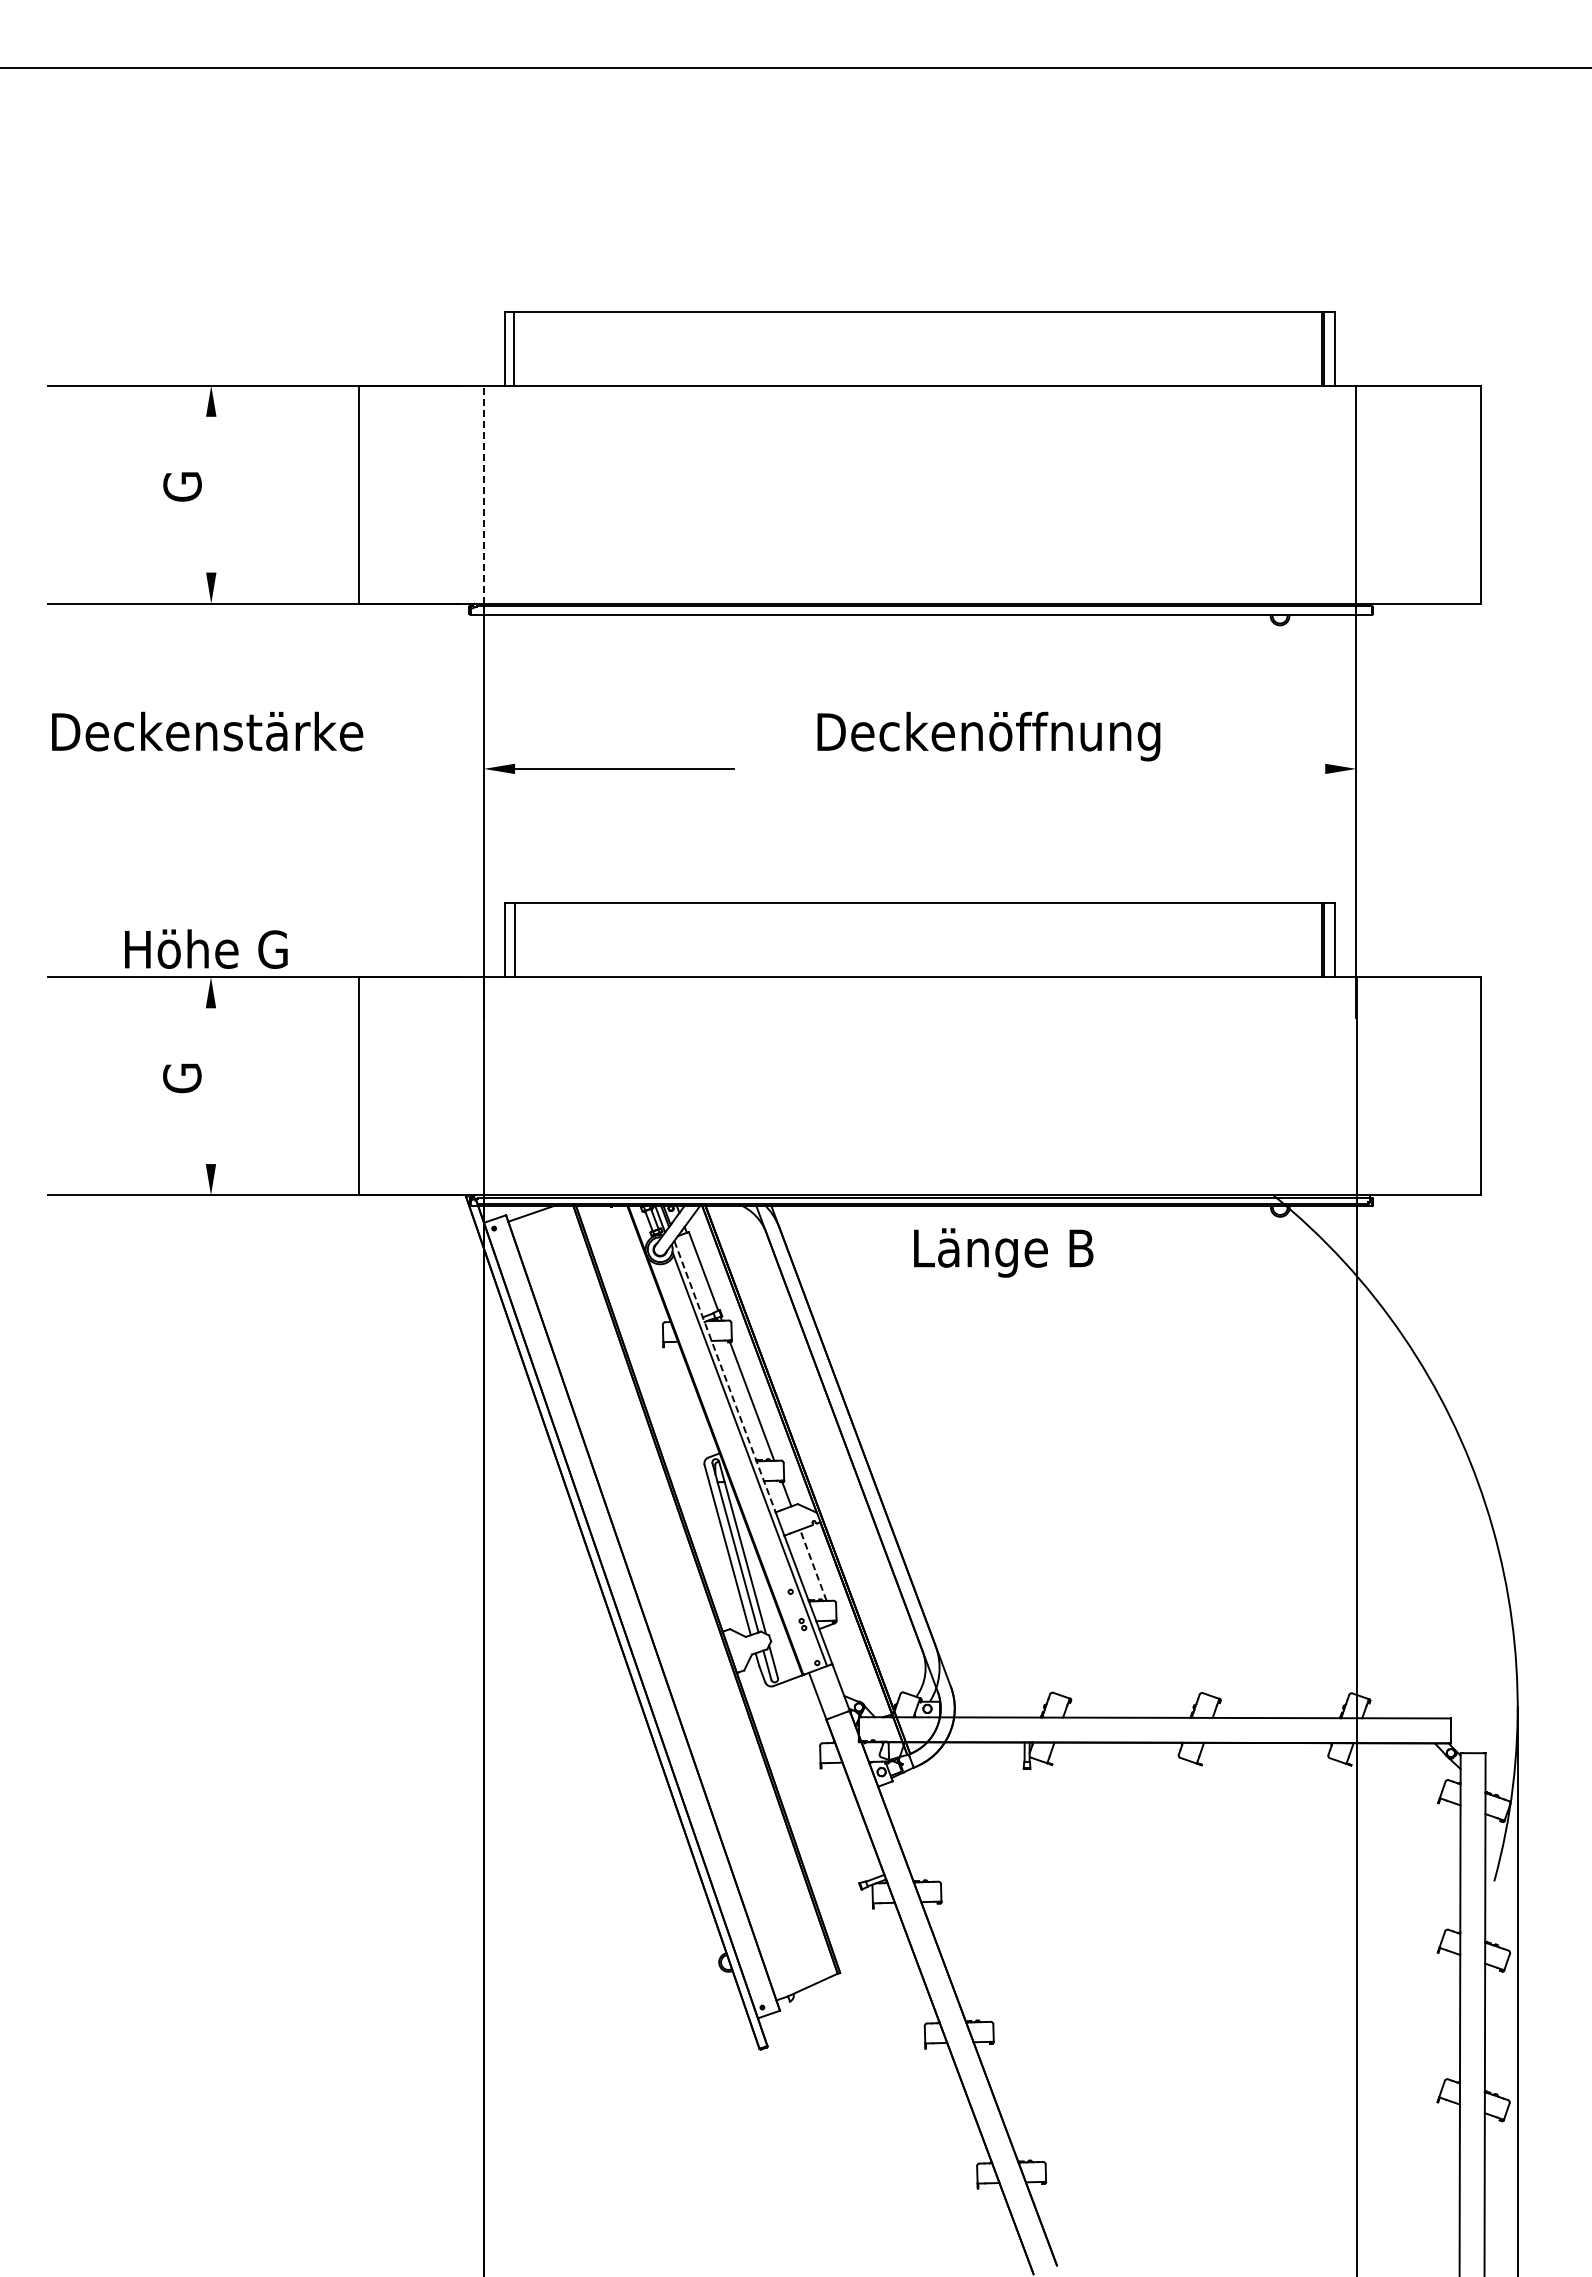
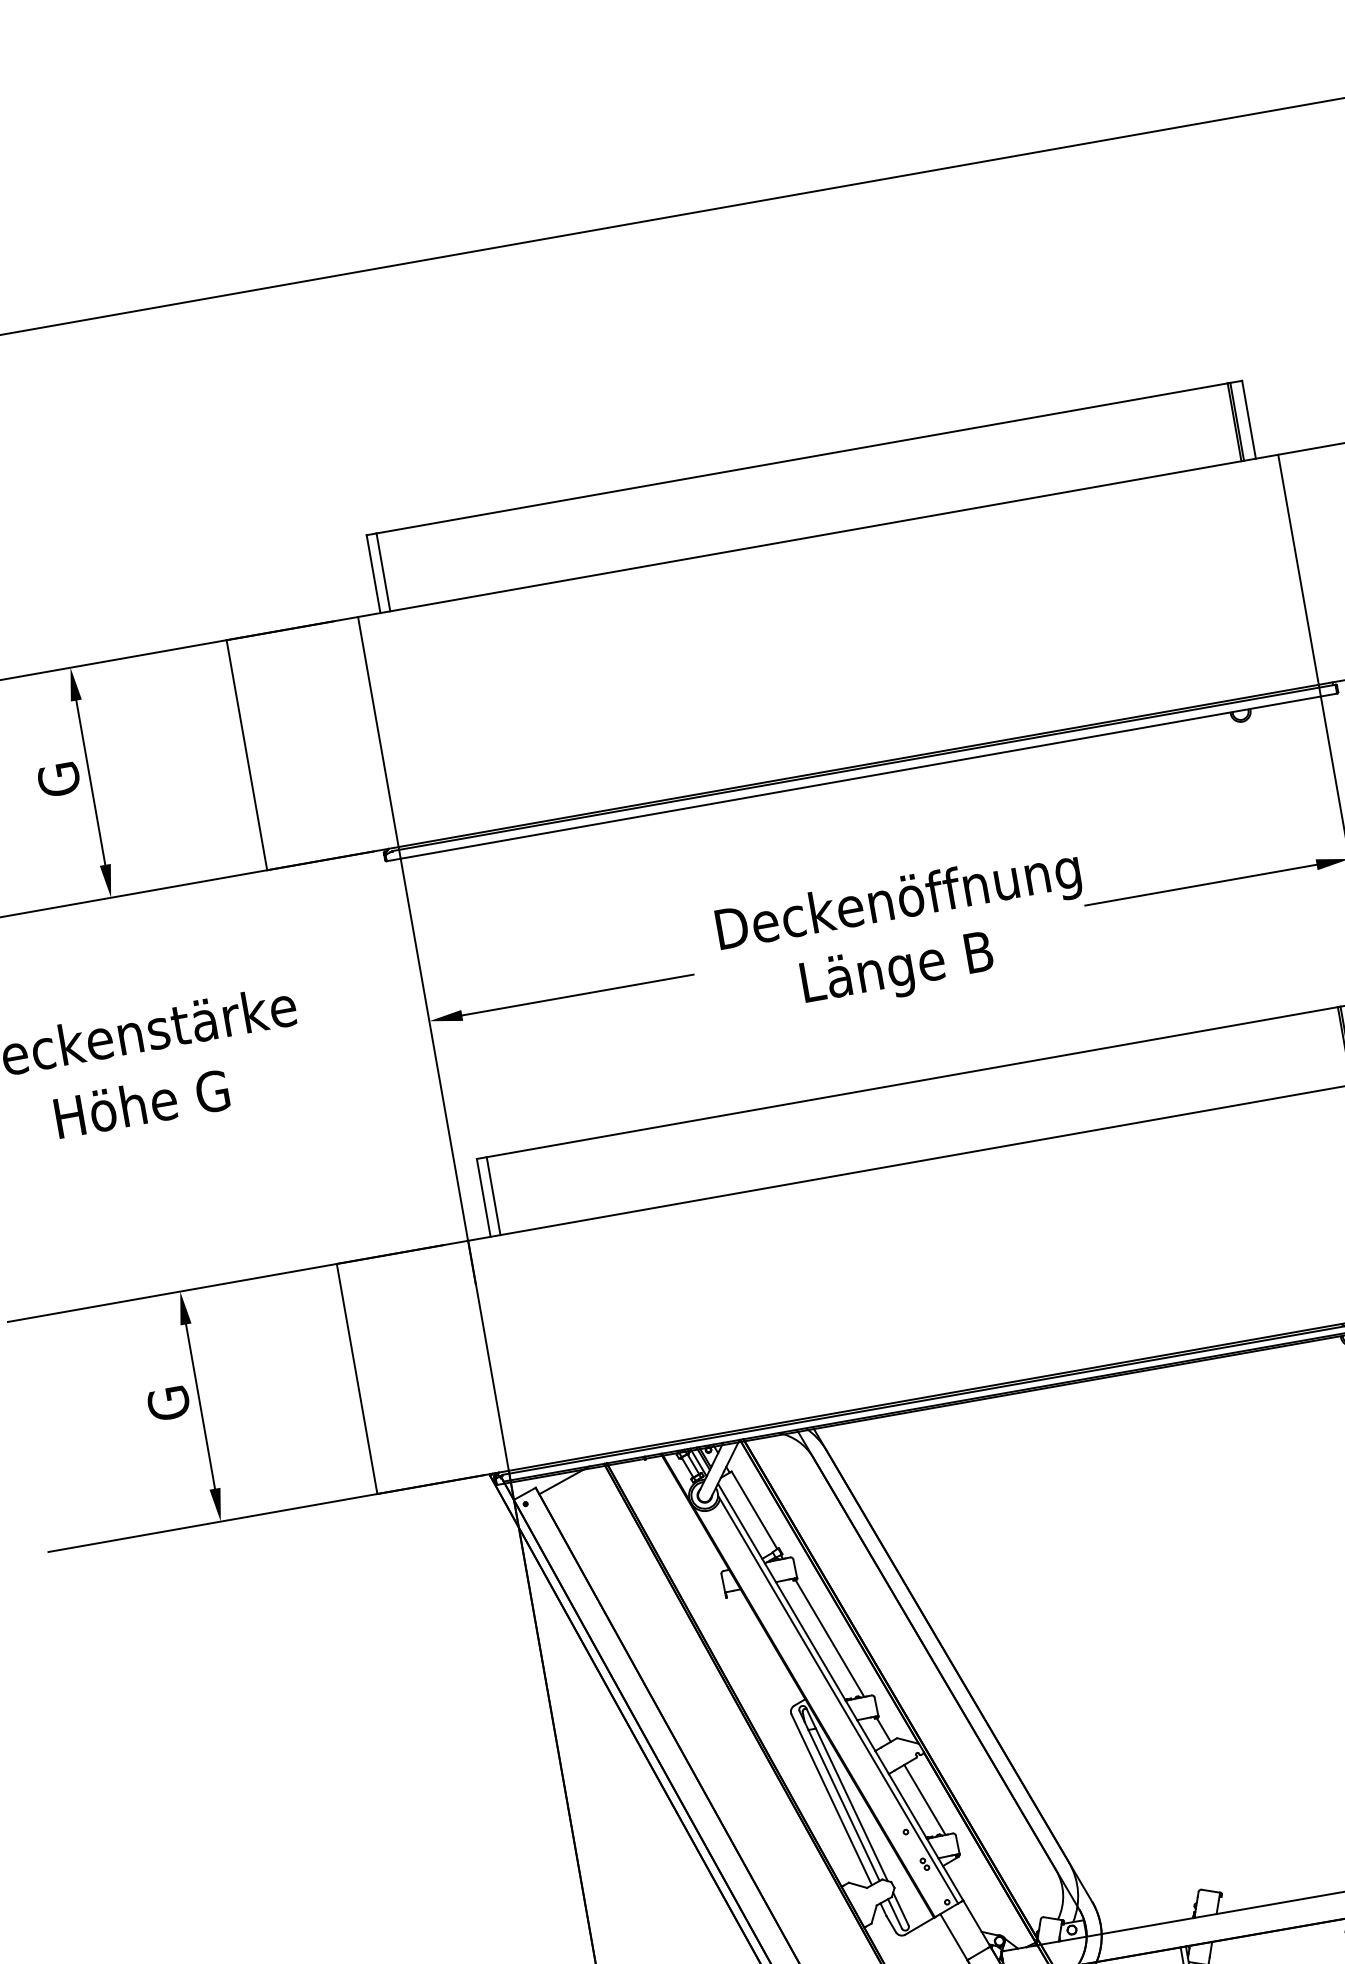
line: (211, 494) -> (91, 782), added
line: (483, 494) -> (377, 731), dashed -> solid
text: (988, 736) -> (898, 903), moved
line: (1215, 768) -> (1200, 884), added
text: (206, 948) -> (142, 1102), moved
line: (211, 1086) -> (201, 1406), added
text: (1003, 1252) -> (897, 970), moved
line: (725, 1376) -> (797, 1617), dashed -> solid
line: (813, 1565) -> (925, 1800), dashed -> solid

